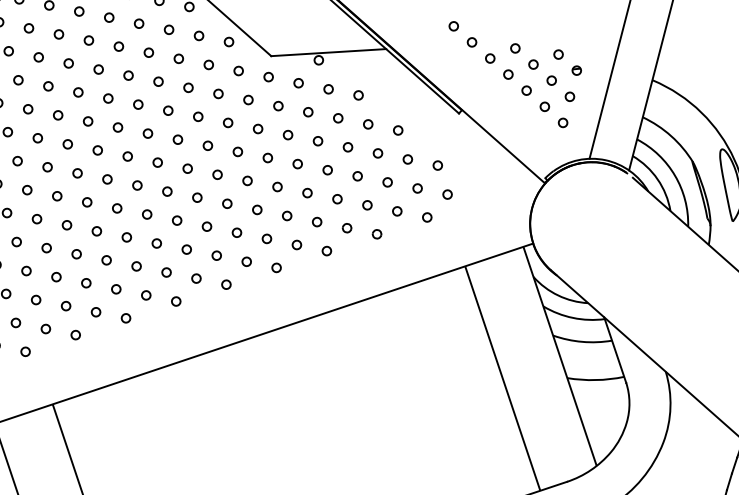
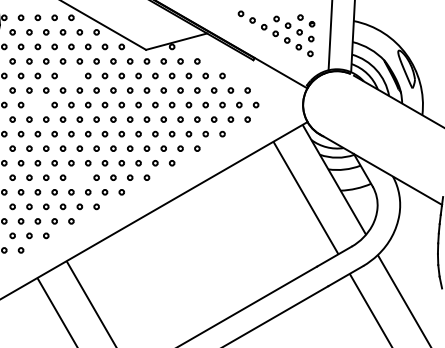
circle: (128, 74) -> (71, 75), removed
circle: (57, 114) -> (37, 104), removed
circle: (106, 259) -> (79, 177), removed

